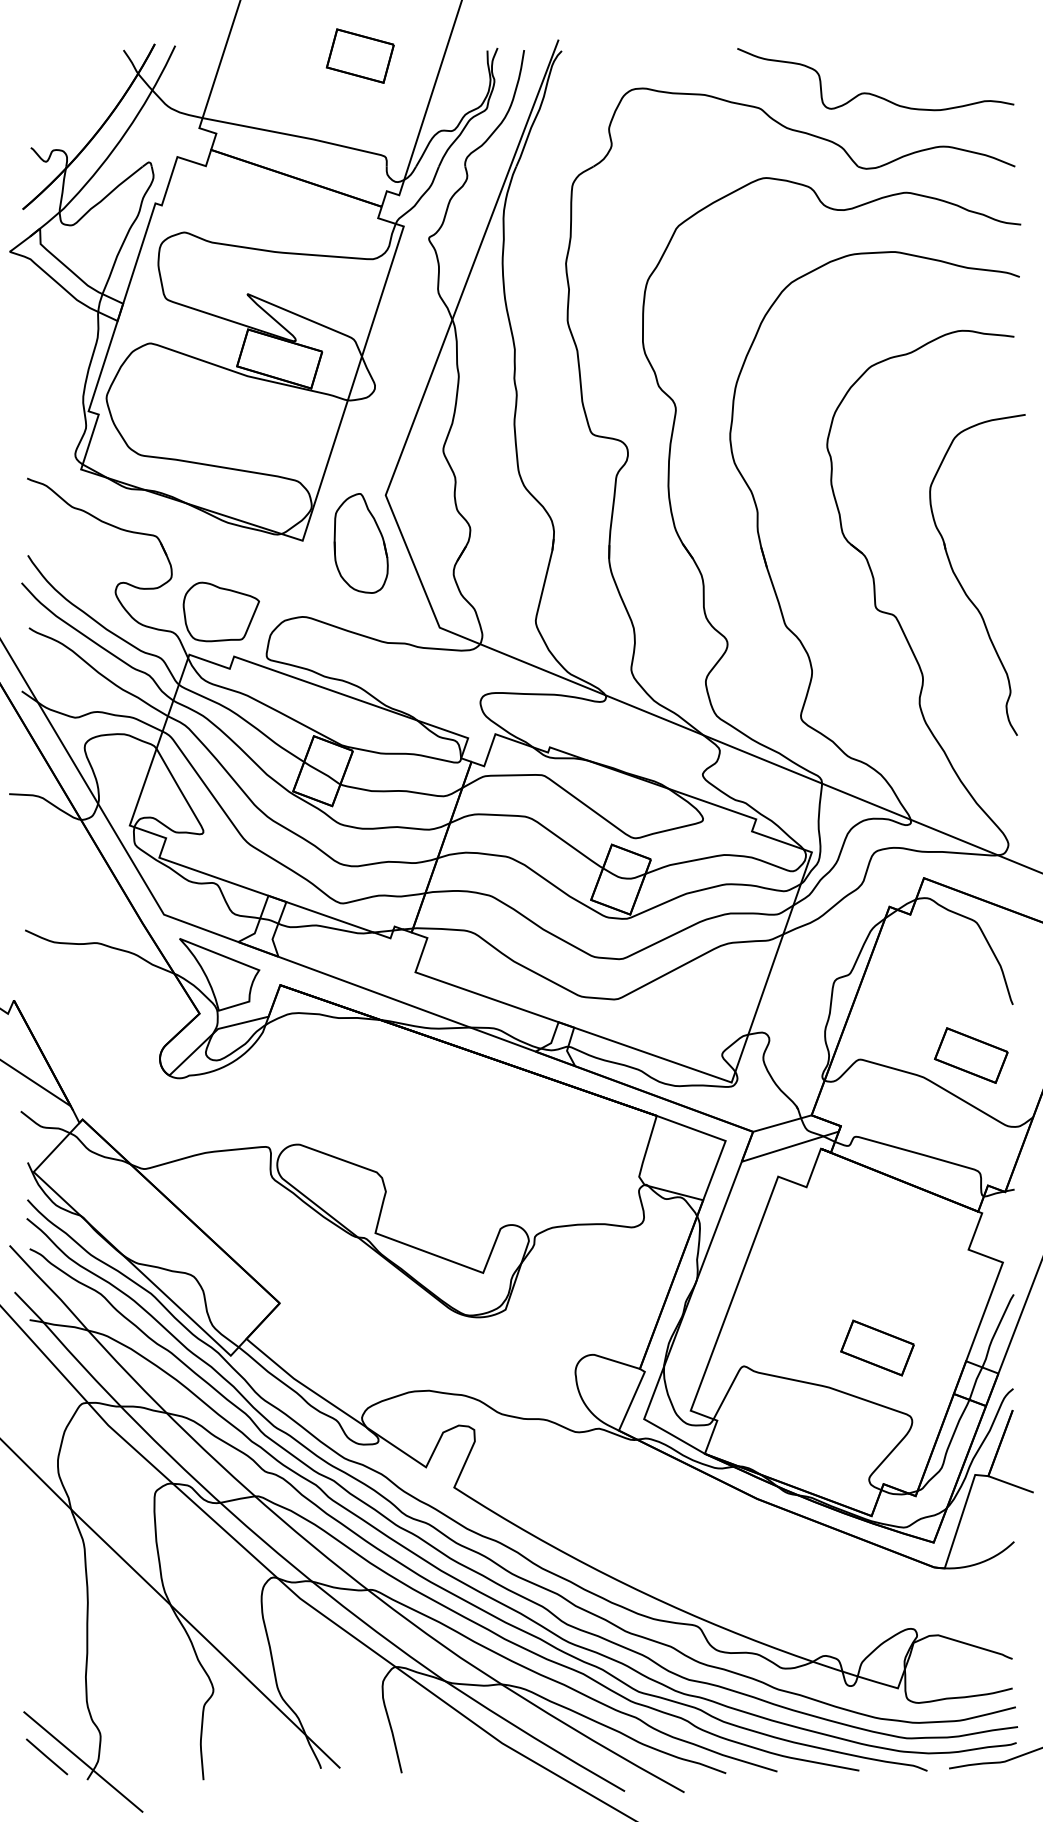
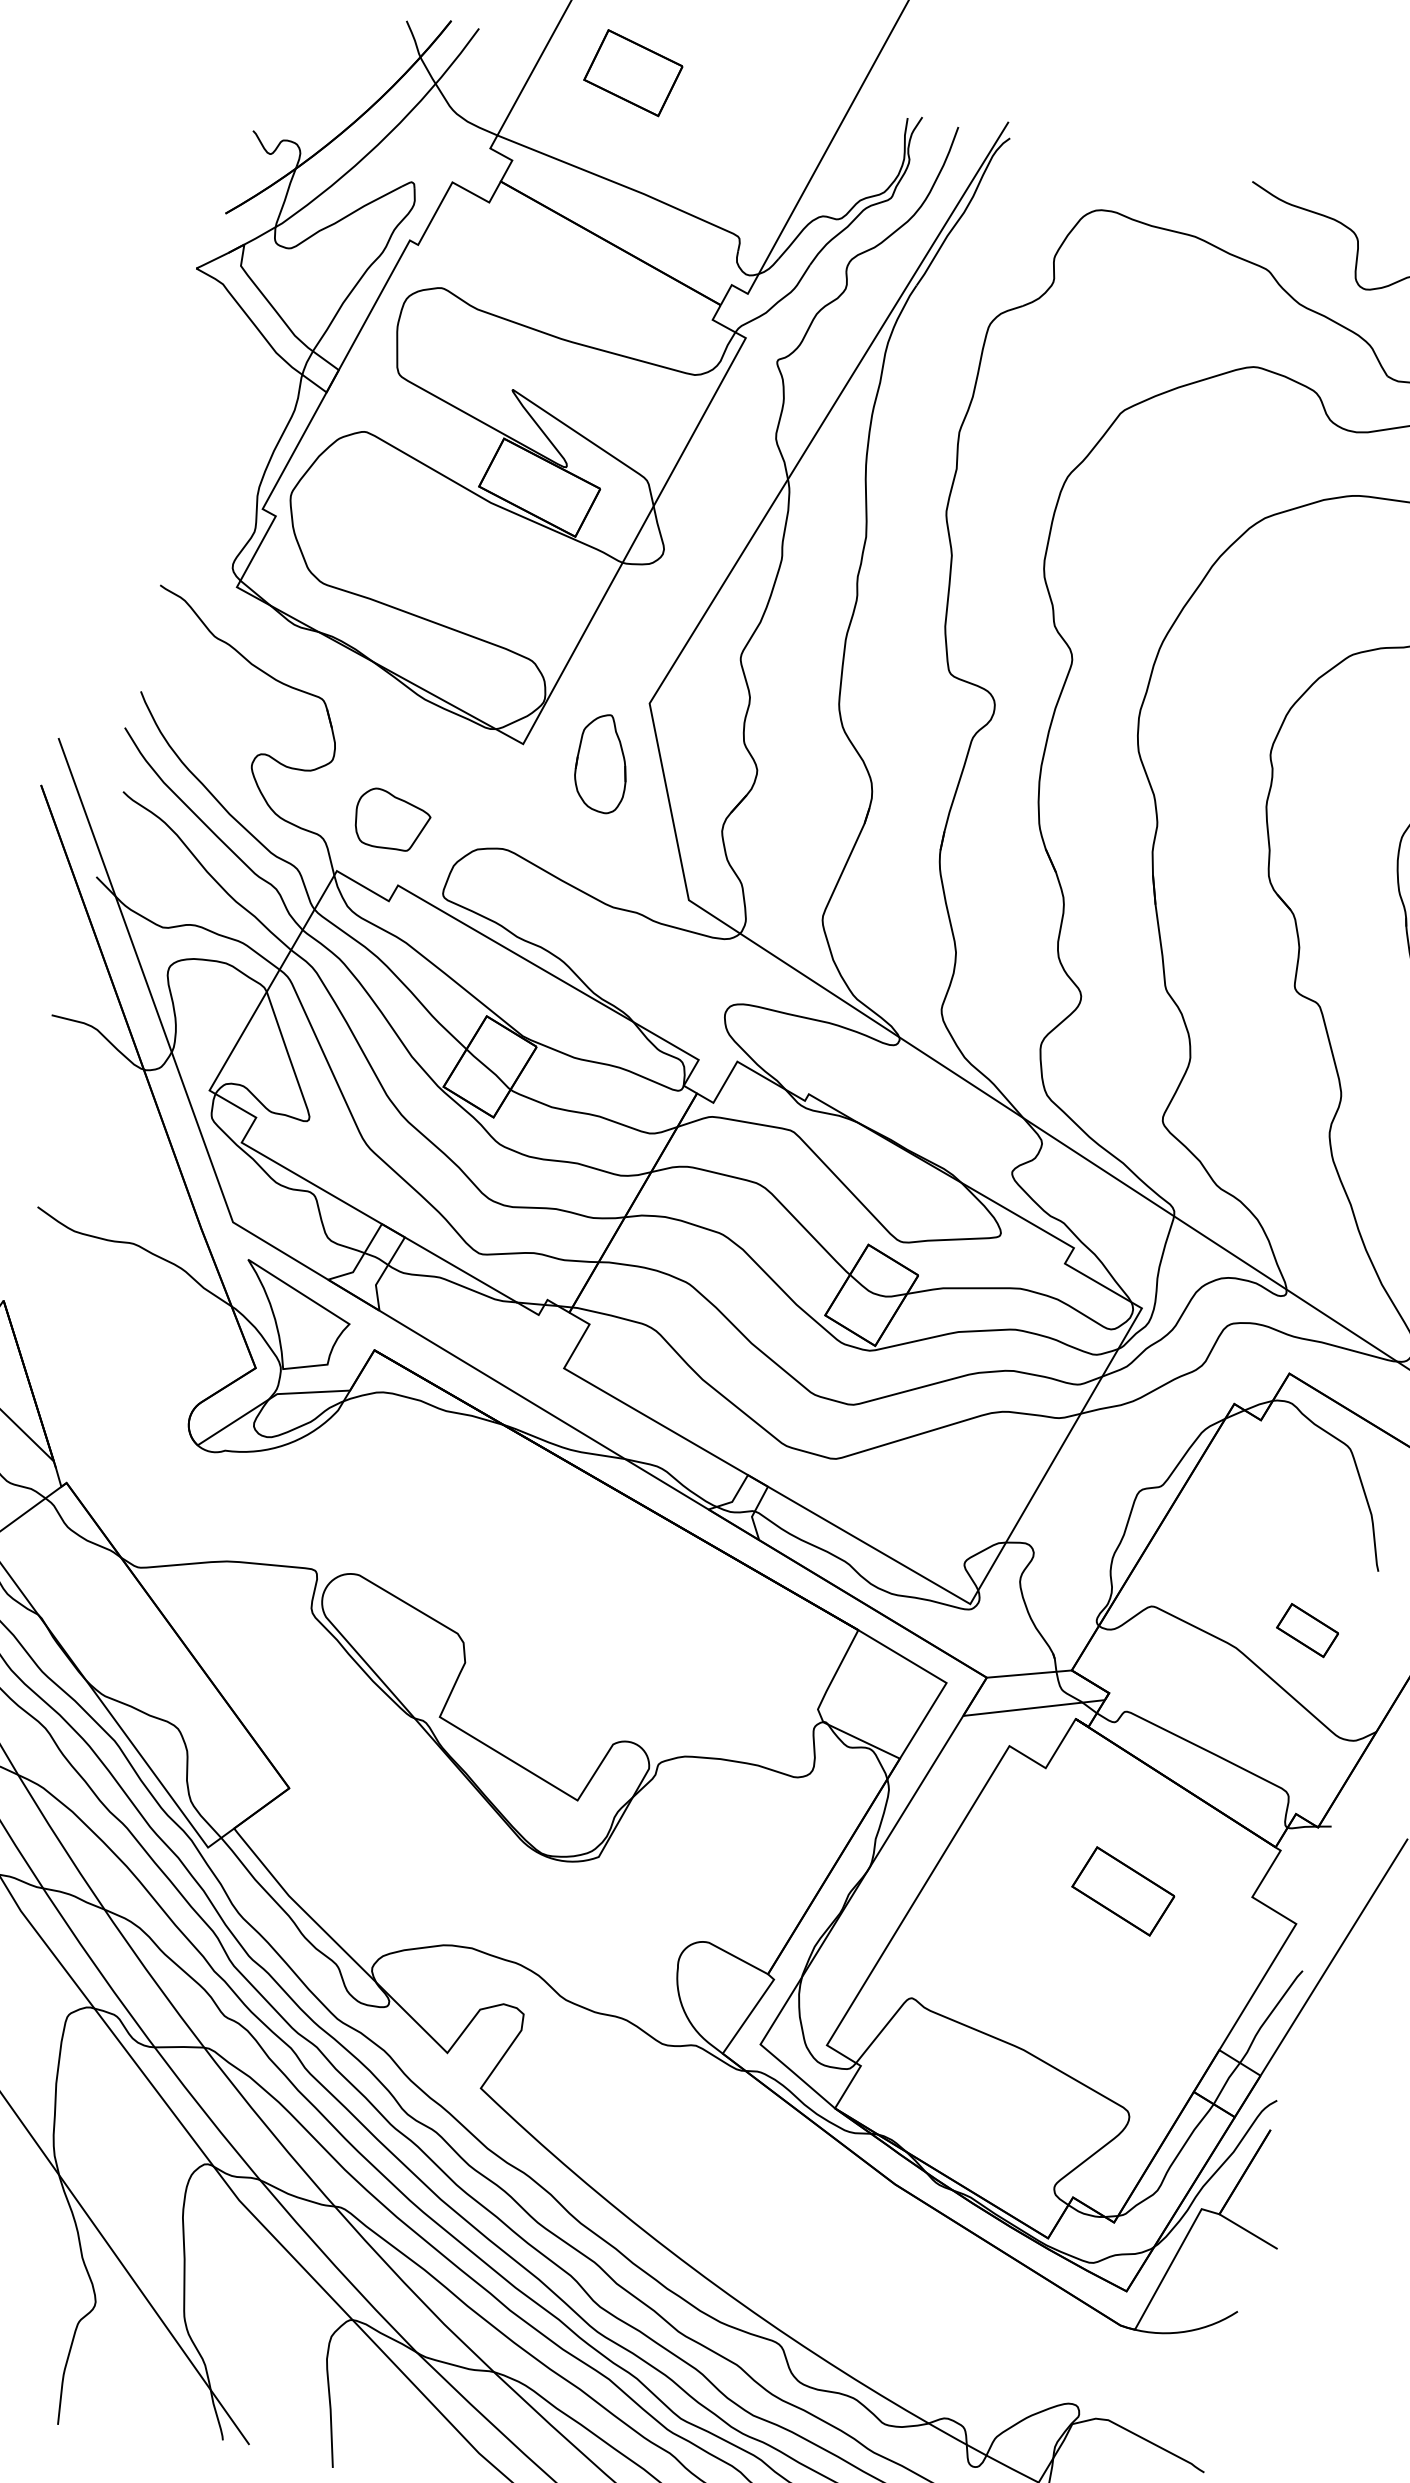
part: (359, 55) -> (632, 72), moved
part: (360, 543) -> (602, 763), size x0.7
part: (220, 611) -> (391, 819), size x0.7
part: (971, 1055) -> (1307, 1630), size x0.6
part: (877, 1347) -> (1123, 1890), moved

